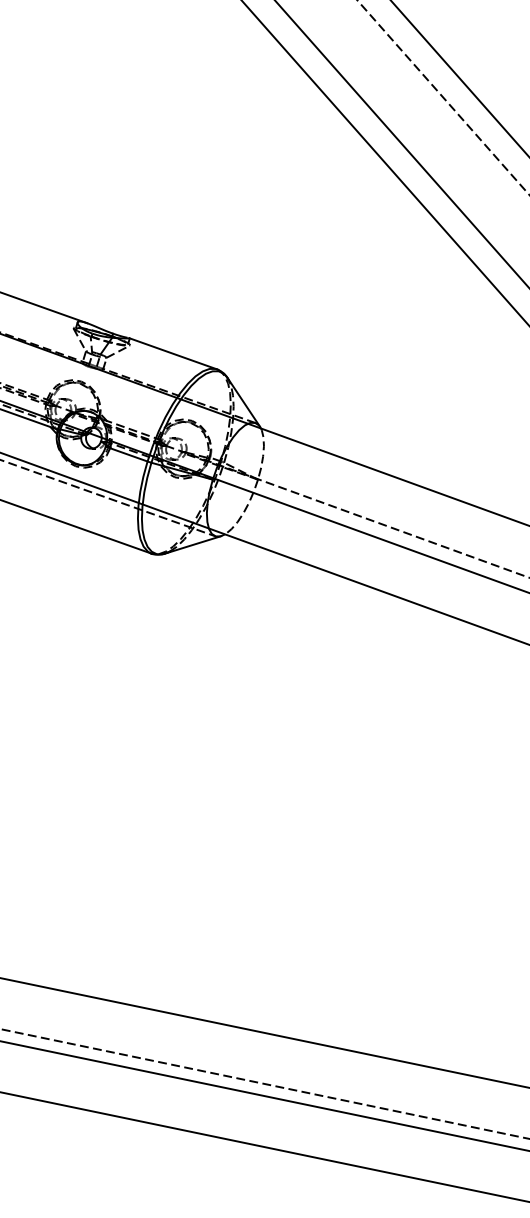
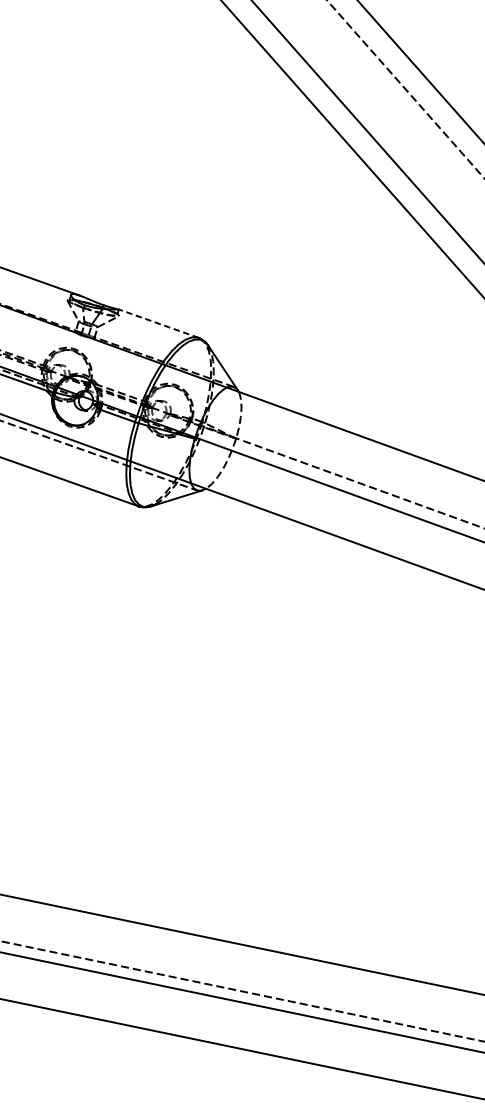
line: (173, 353) -> (158, 323), solid -> dashed

